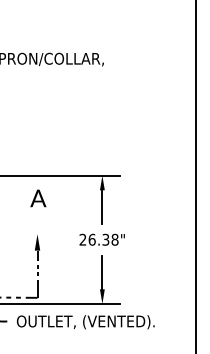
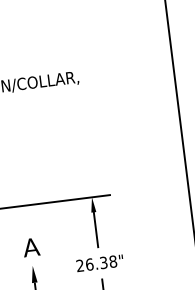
text: (38, 198) -> (31, 247), moved

